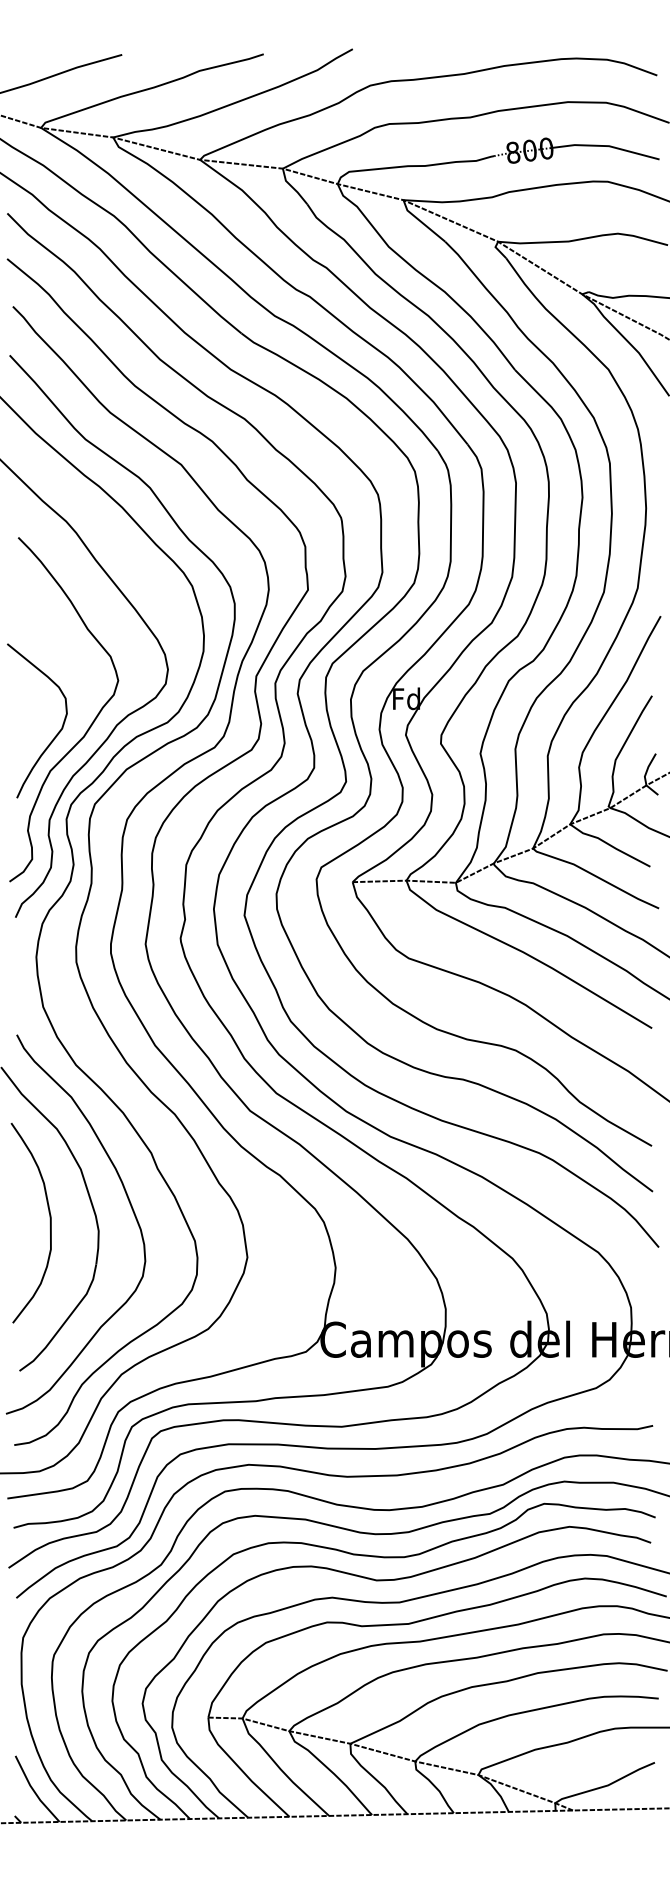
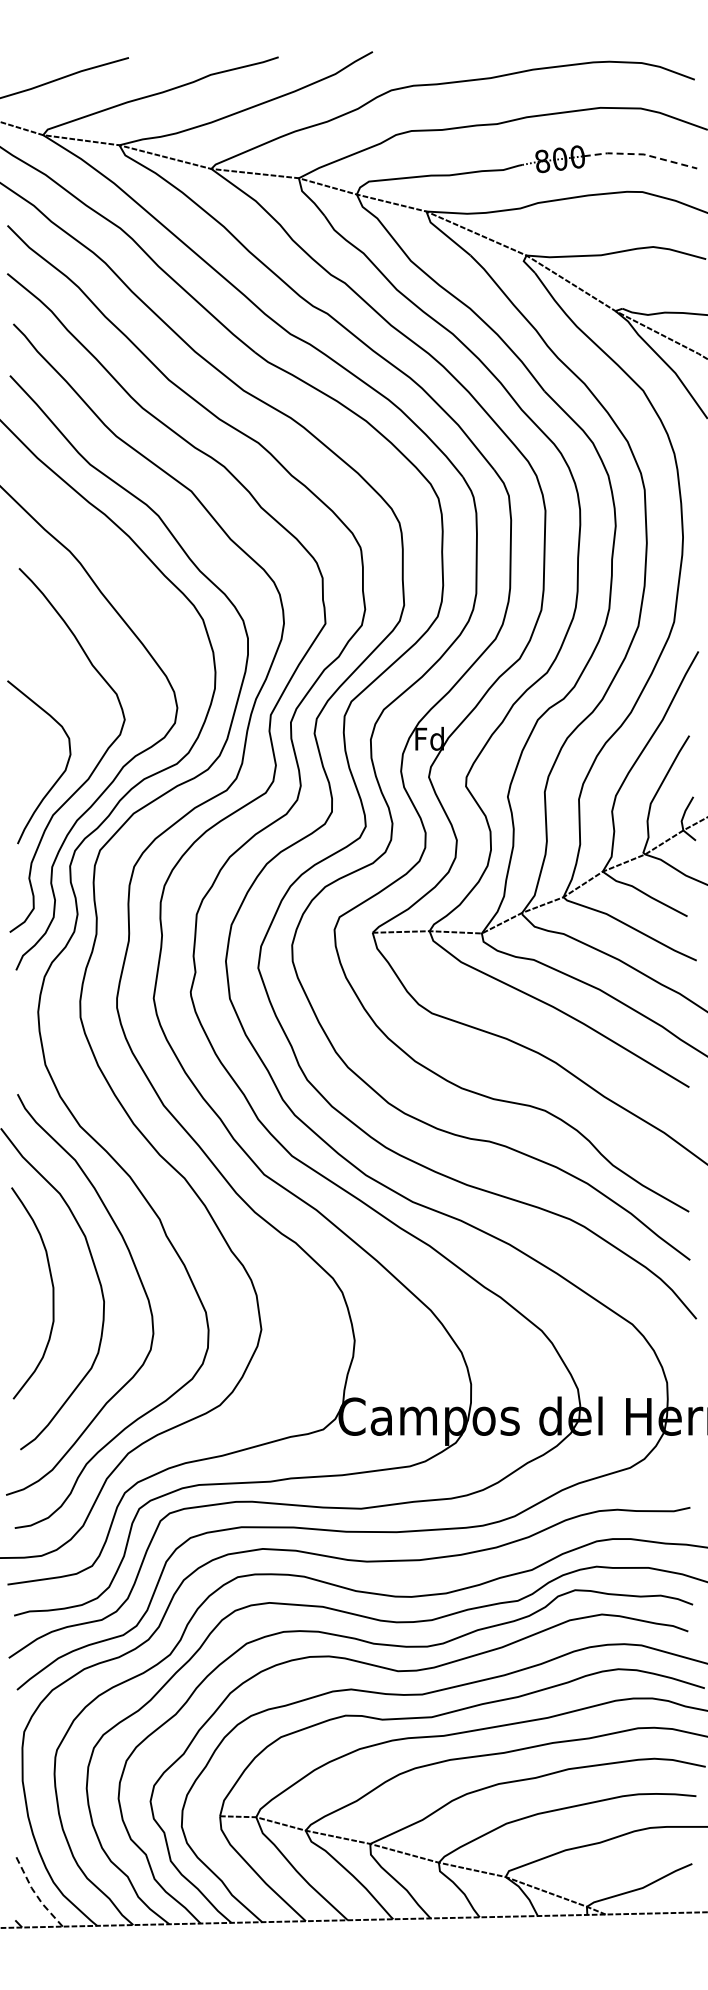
line: (606, 146) -> (641, 154), solid -> dashed
line: (34, 1791) -> (36, 1894), solid -> dashed

